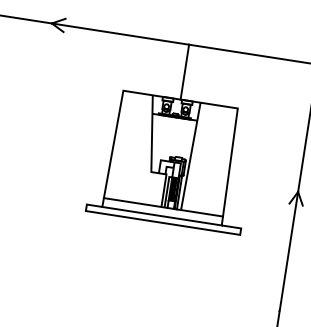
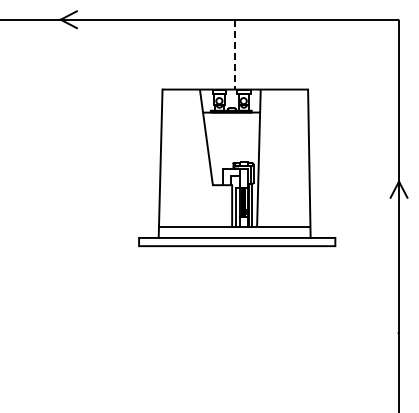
line: (185, 72) -> (235, 54), solid -> dashed

